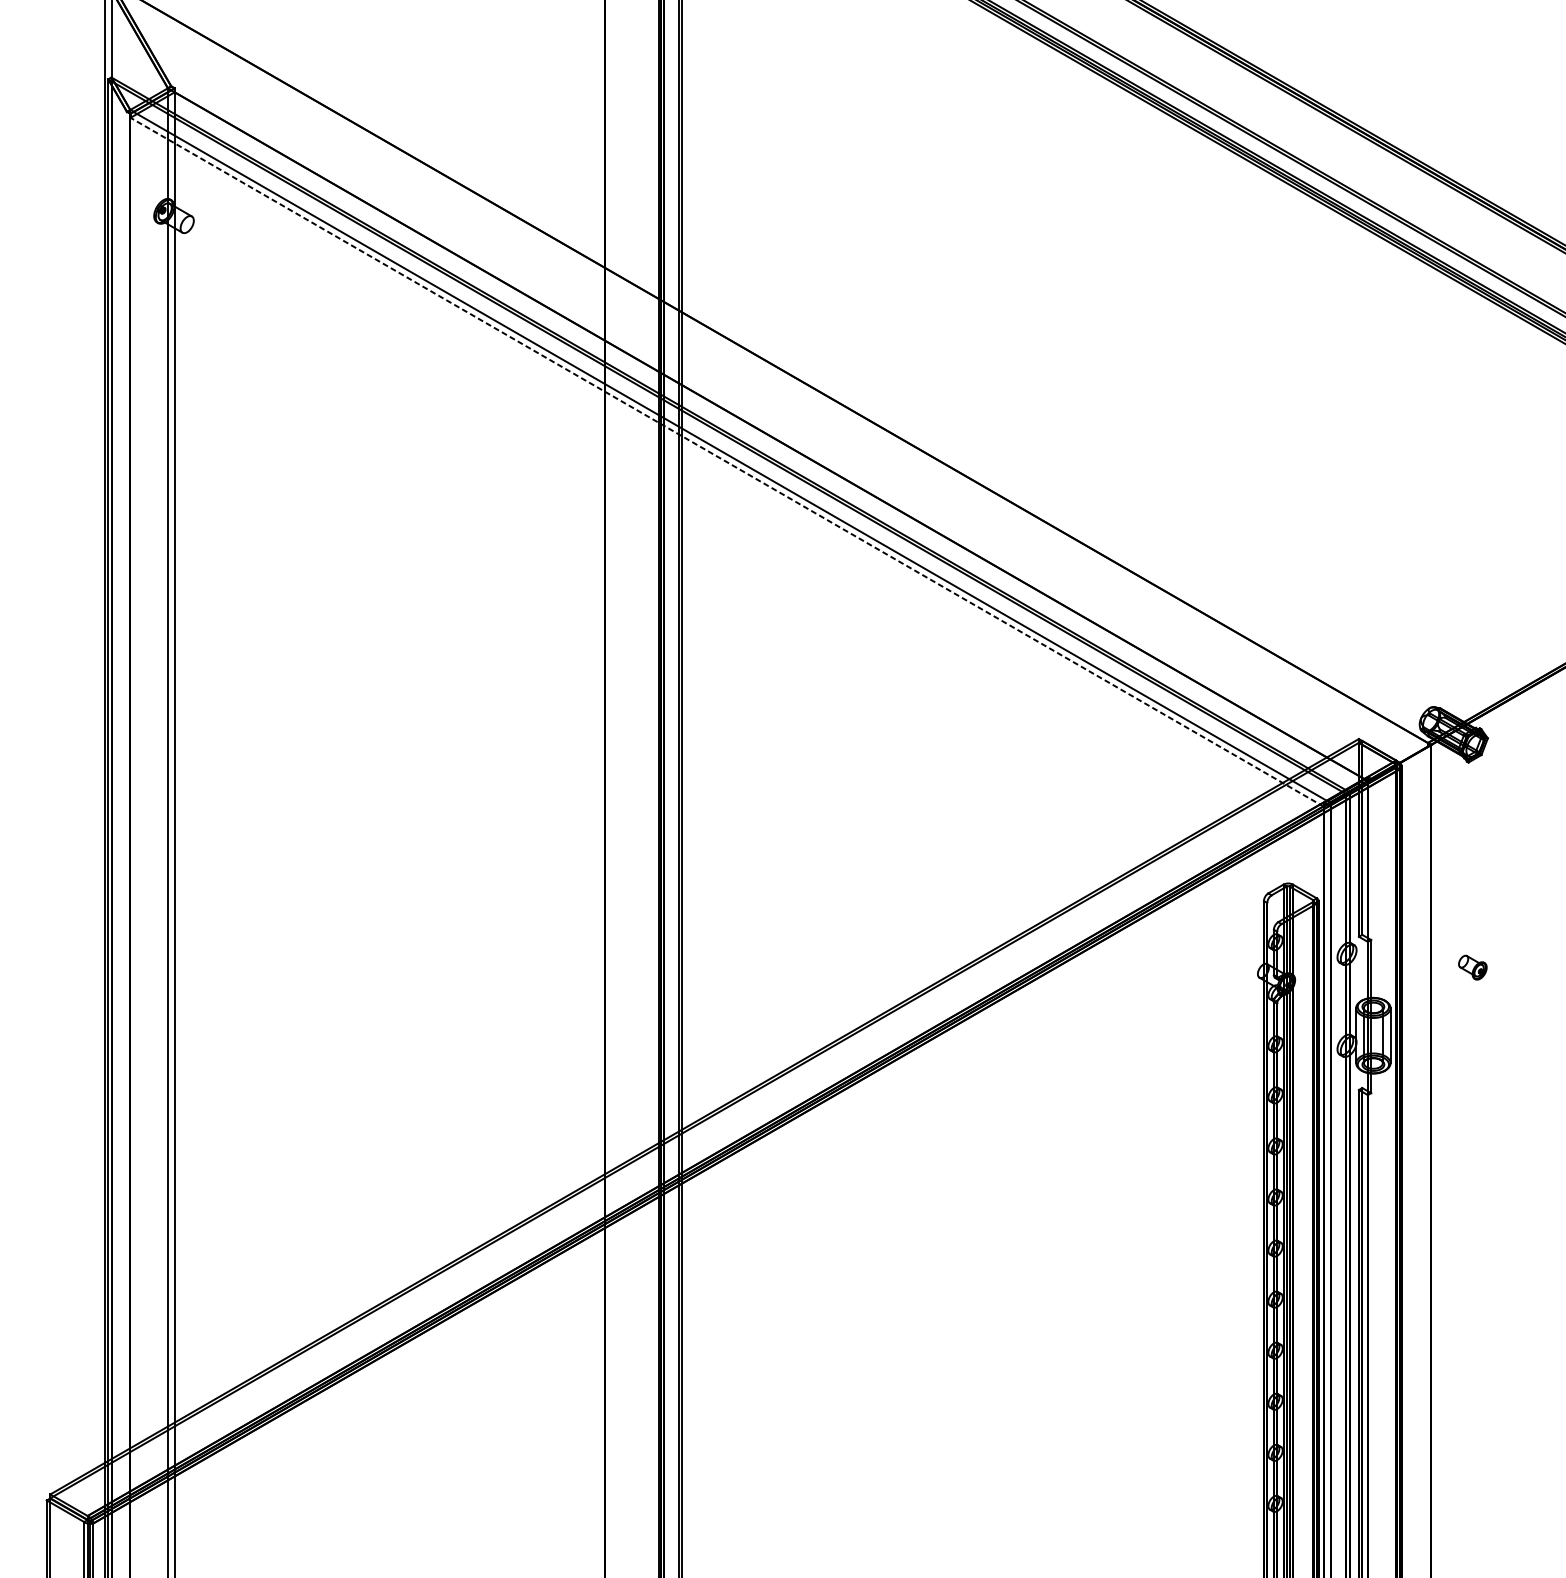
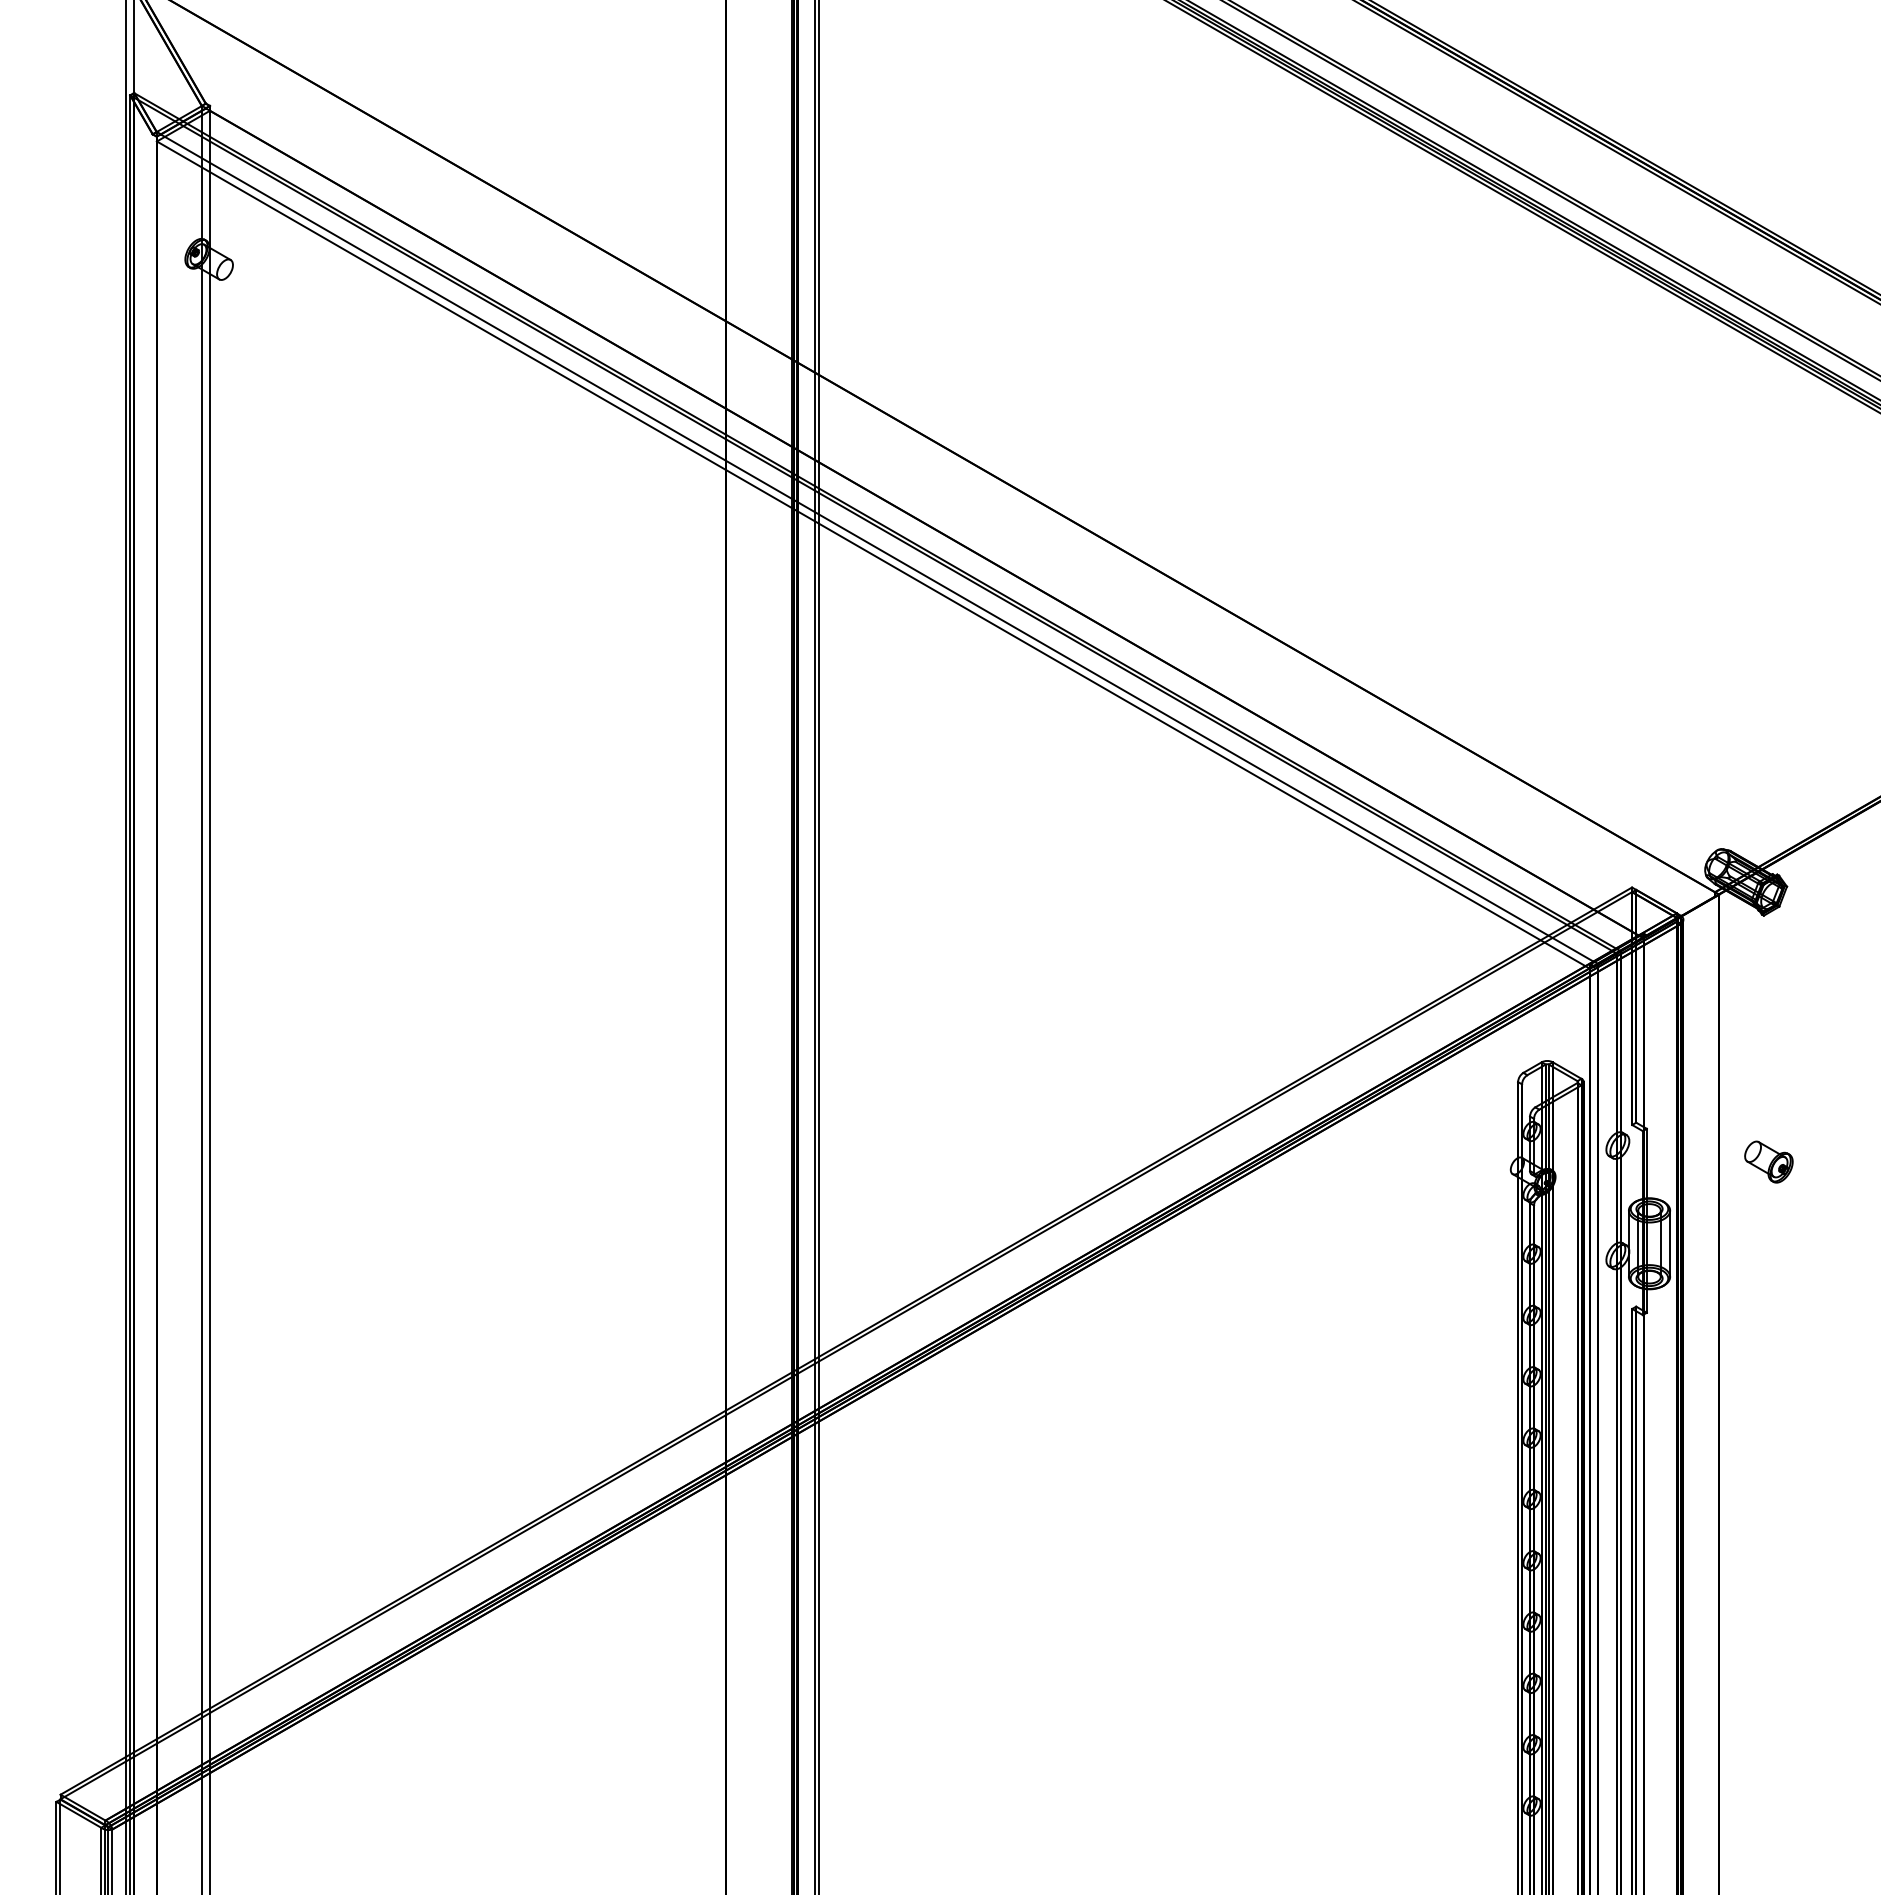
line: (727, 461) -> (873, 554), dashed -> solid
part: (1472, 967) -> (1768, 1161), size x1.43

